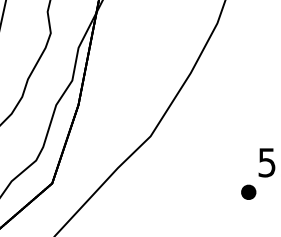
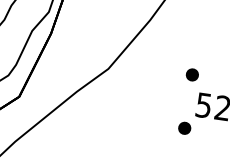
part: (248, 128) -> (192, 74), added

